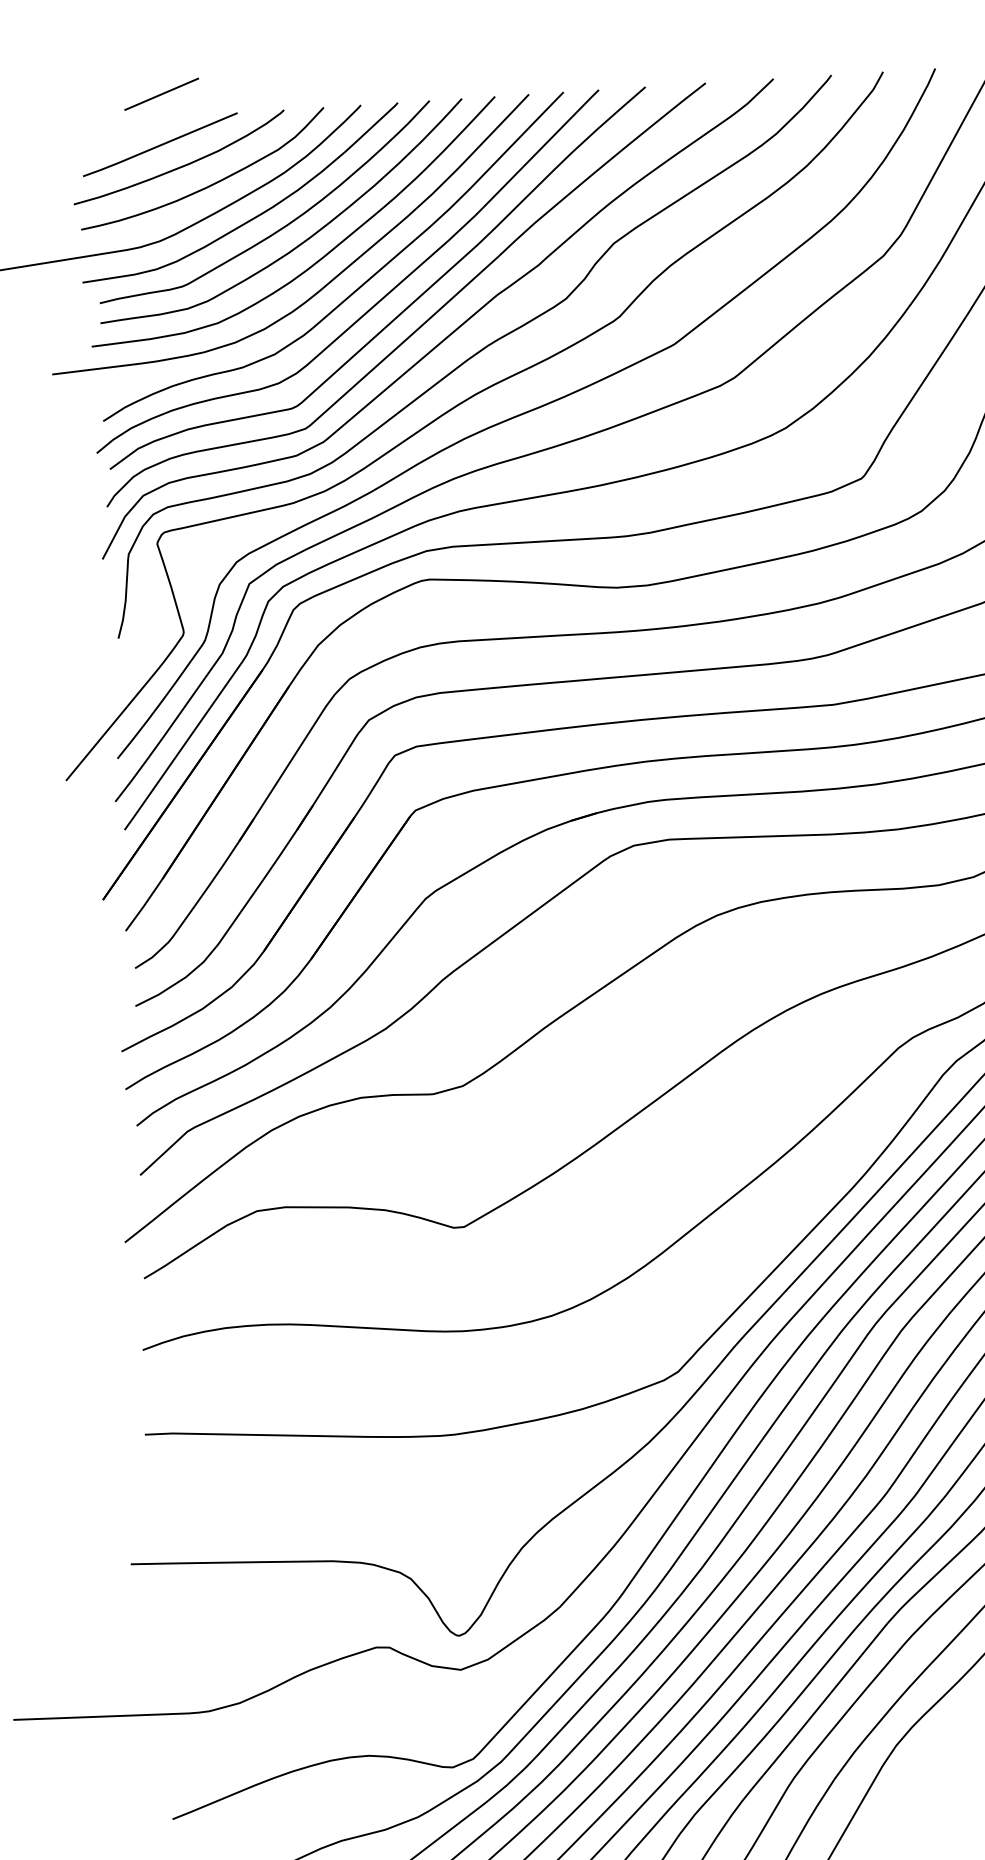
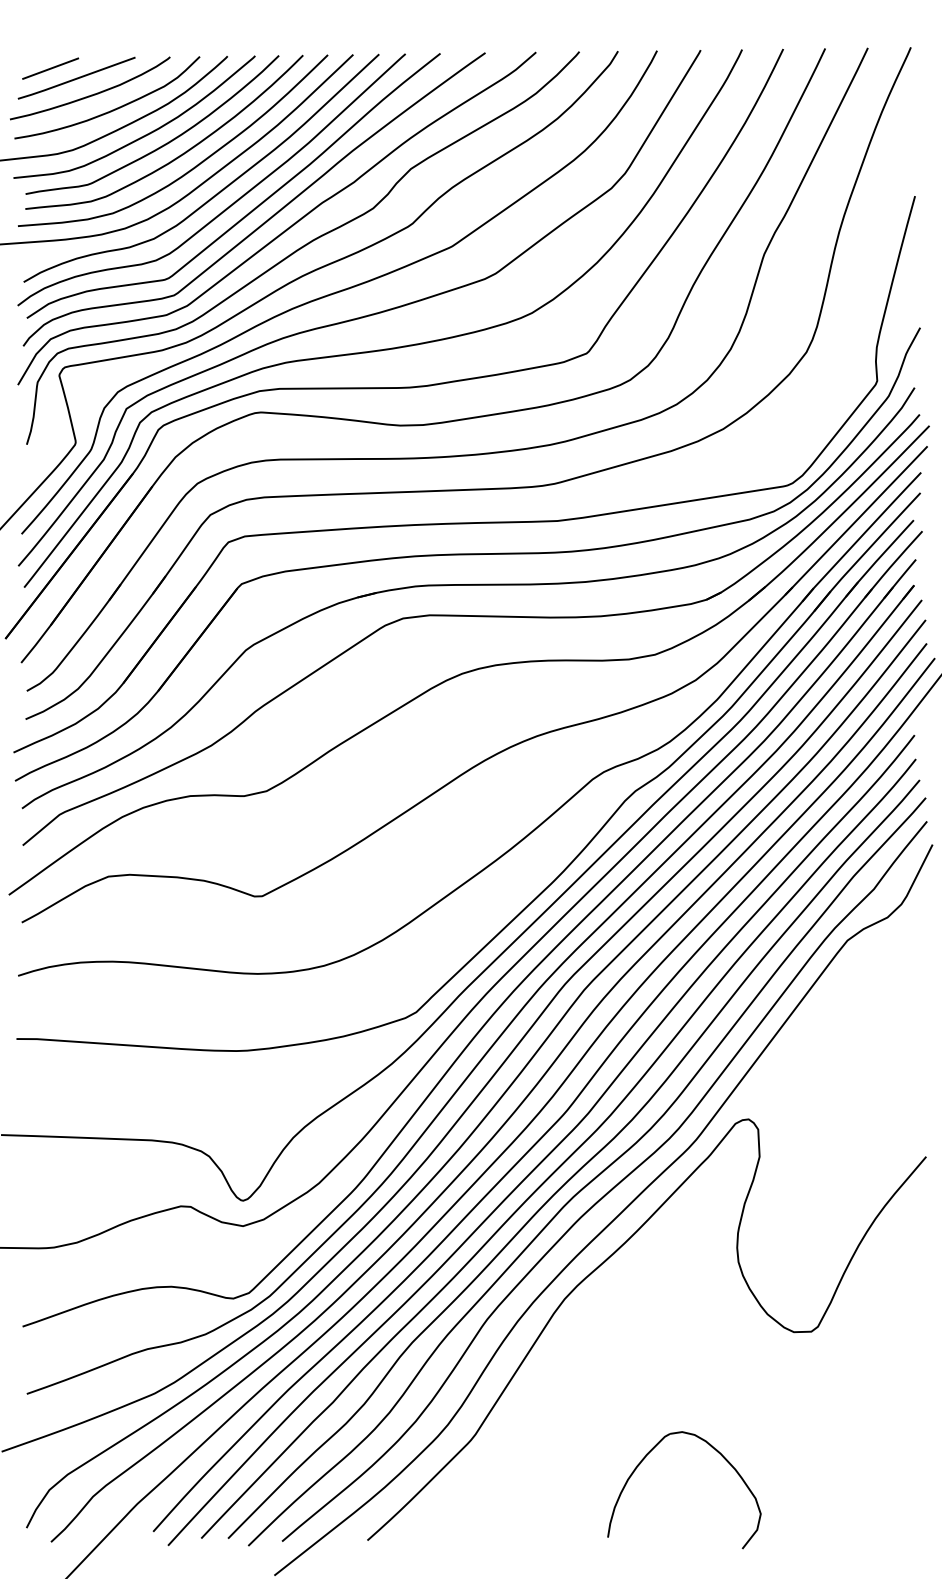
line: (161, 94) -> (50, 68), moved

